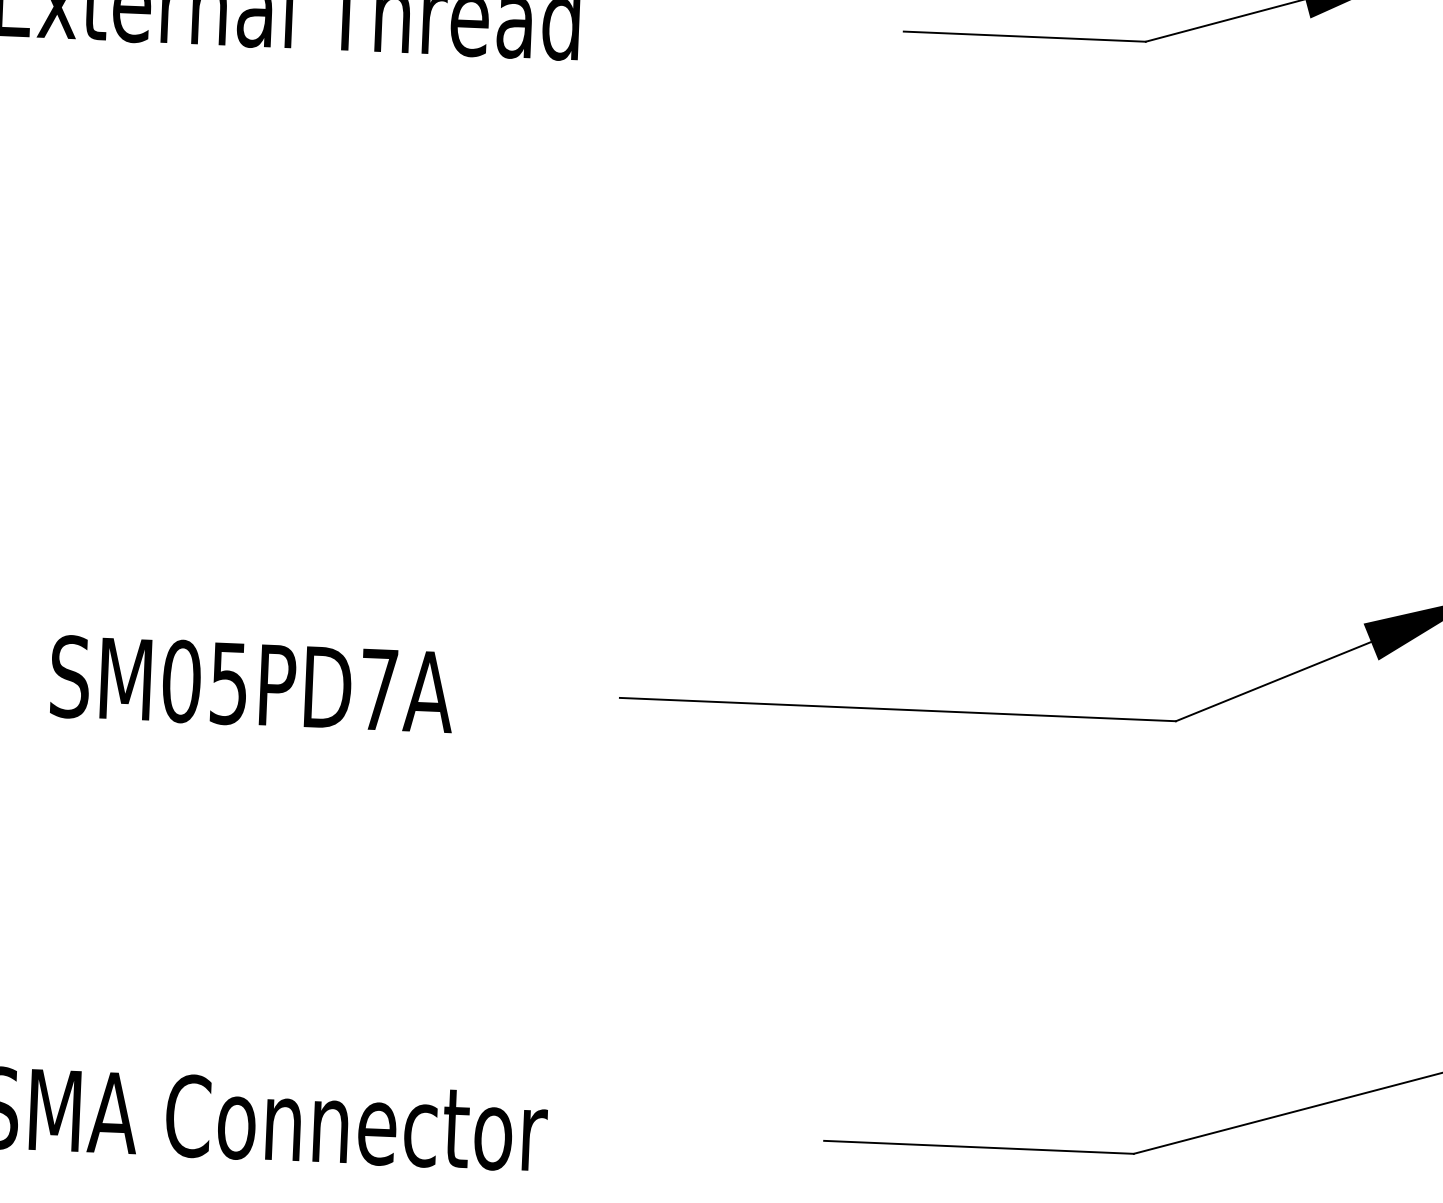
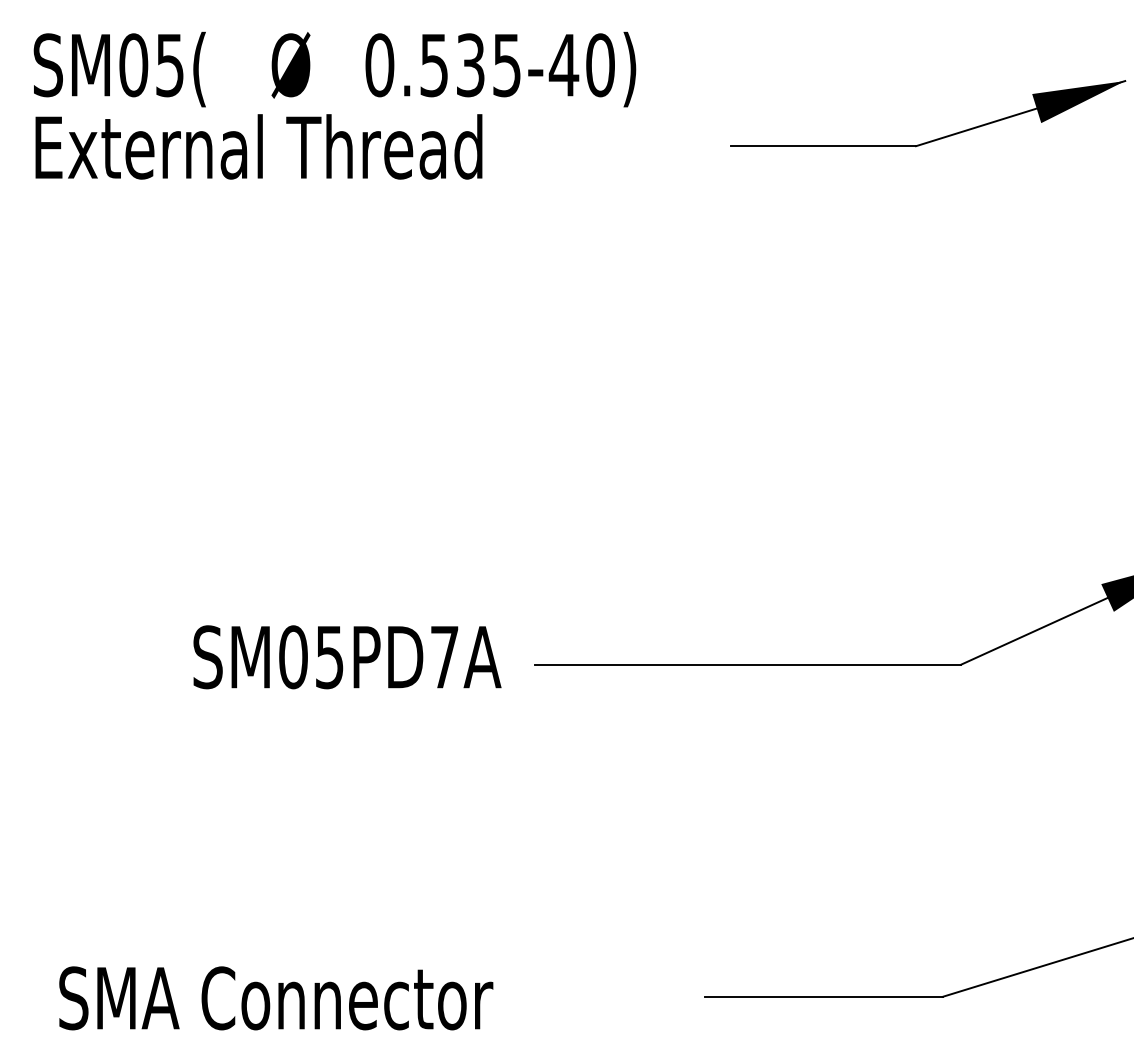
text: (252, 684) -> (347, 657), moved

